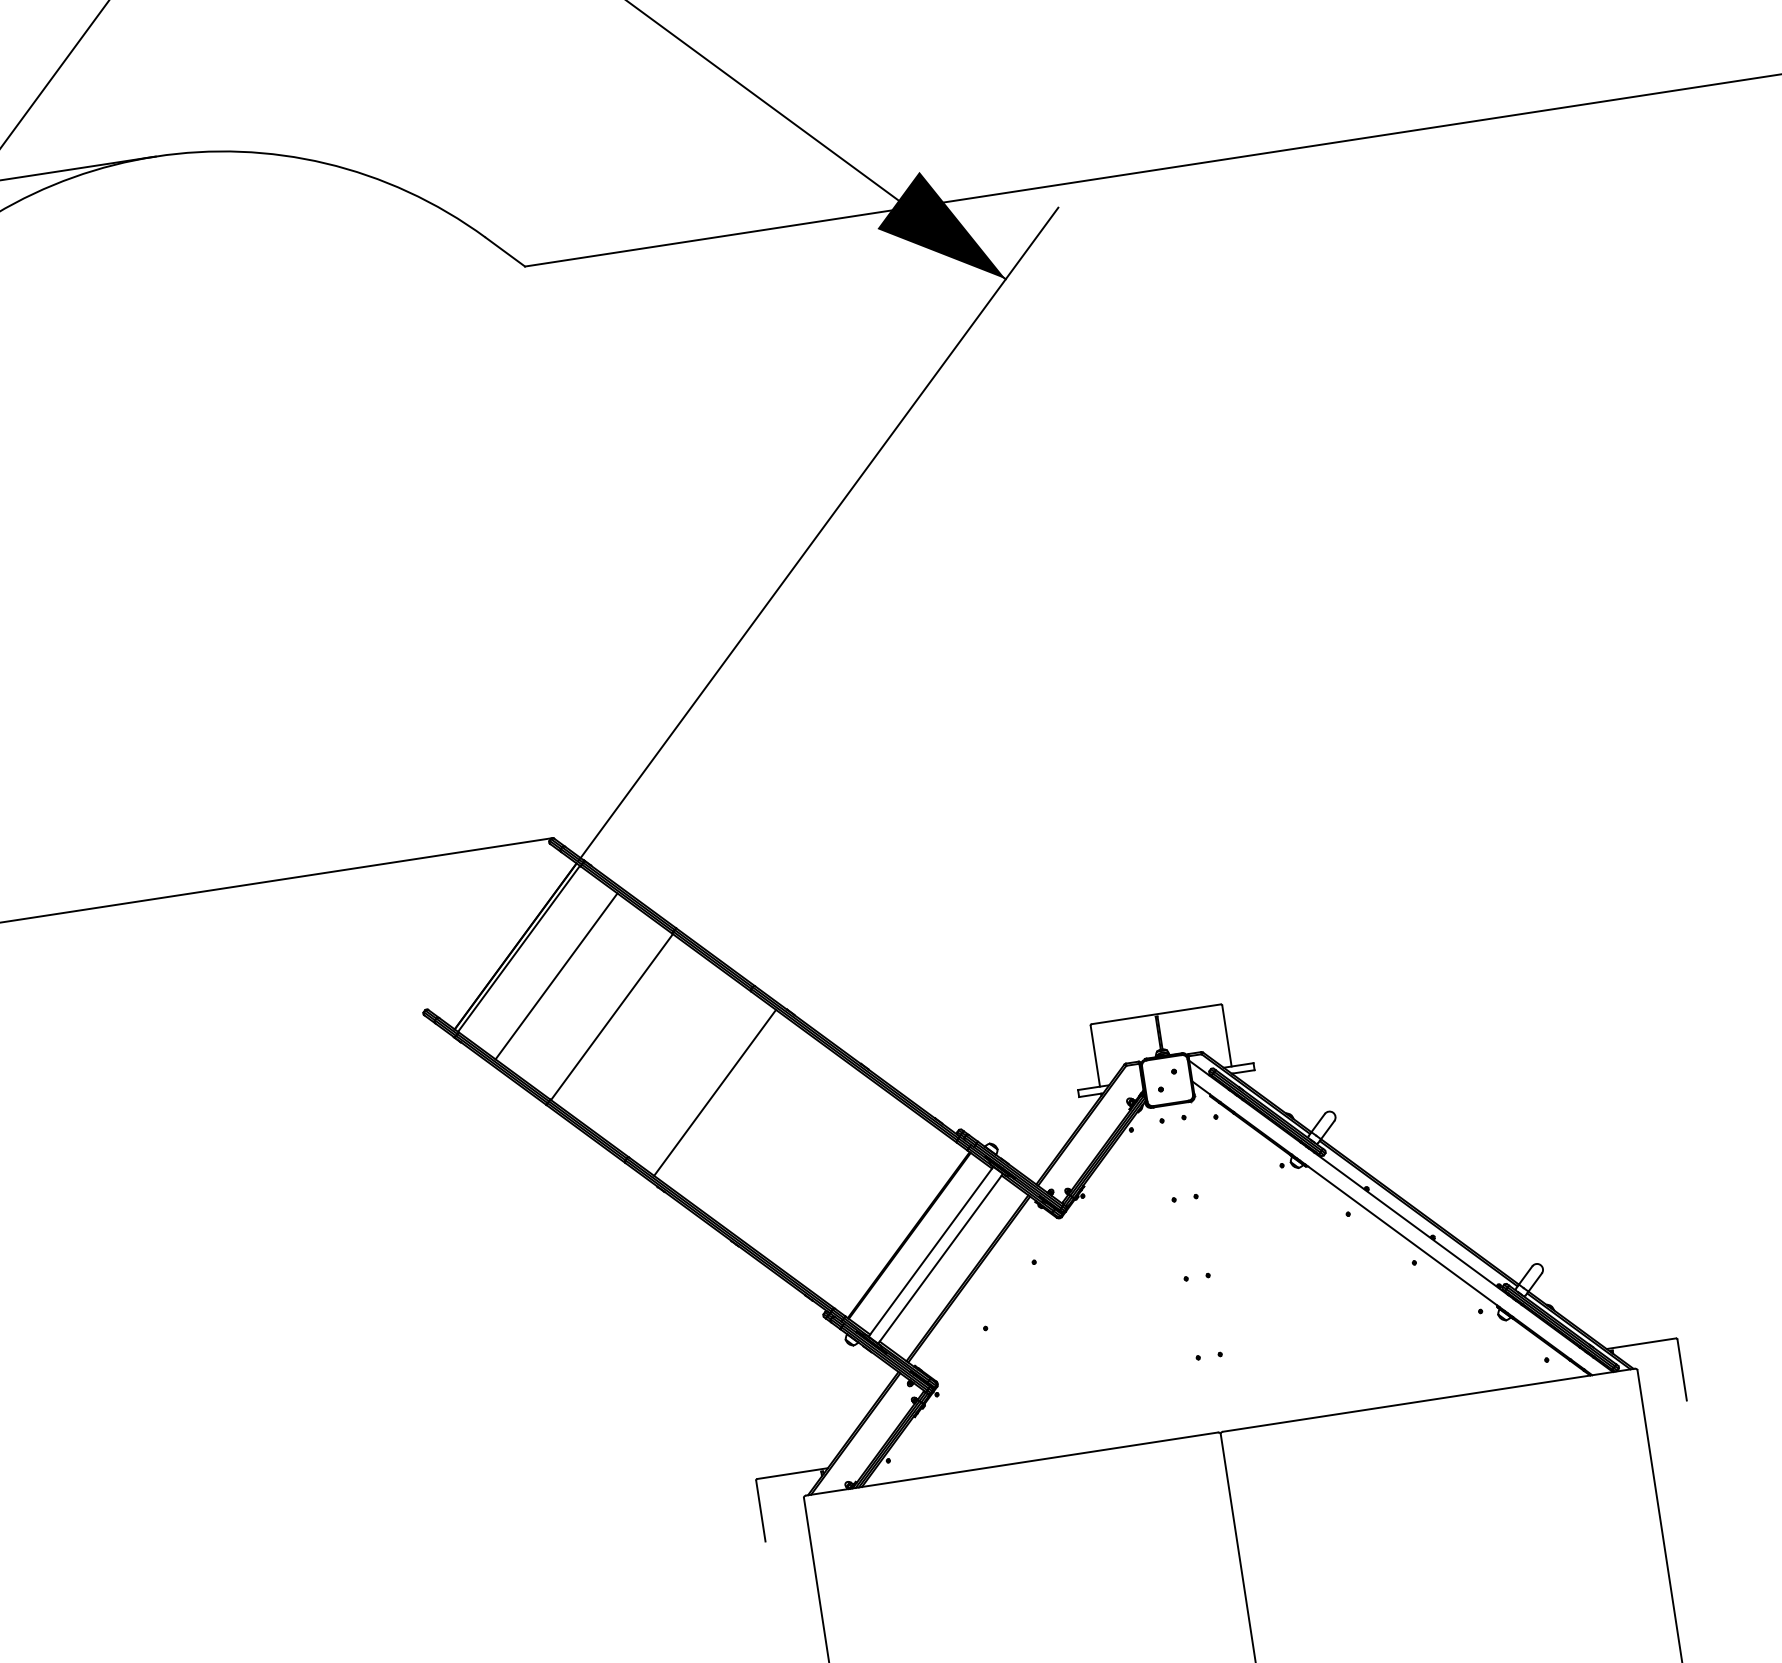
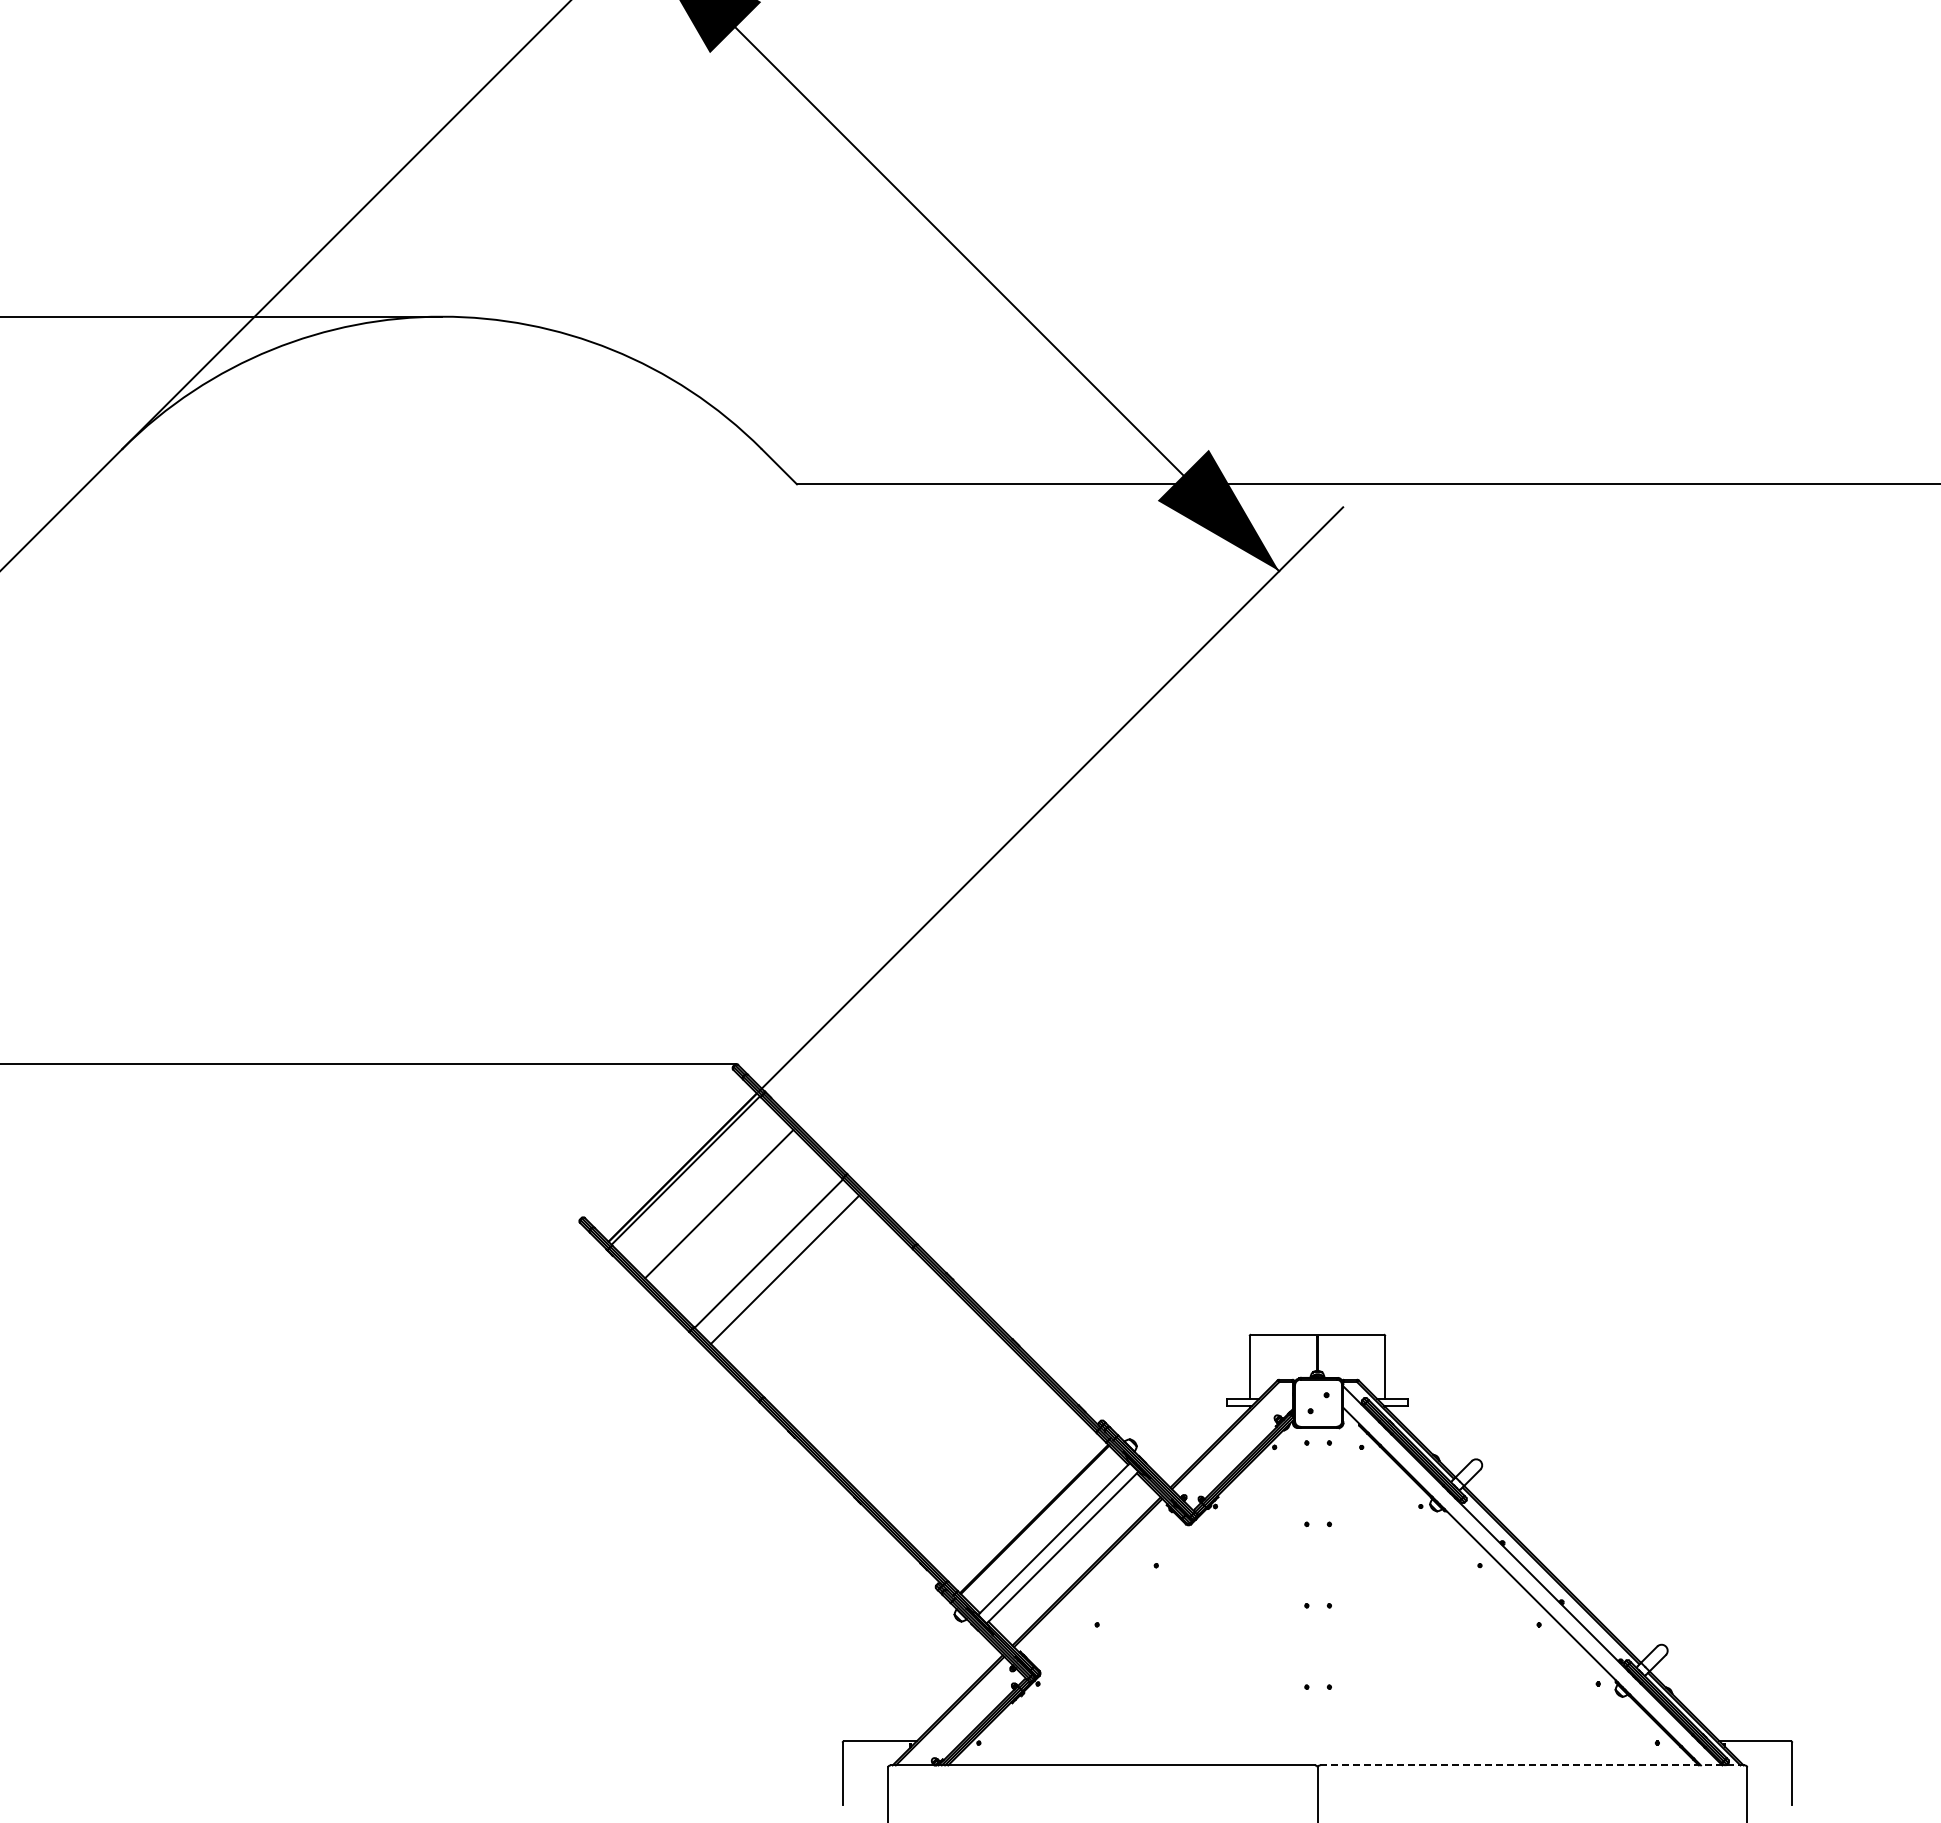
line: (714, 1092) -> (784, 1269), moved
line: (1428, 1400) -> (1532, 1765), solid -> dashed

